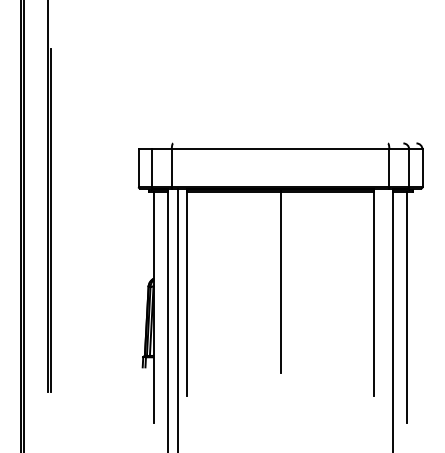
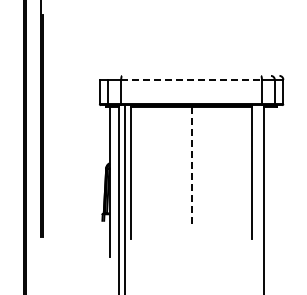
line: (282, 148) -> (192, 79), solid -> dashed
line: (280, 281) -> (191, 165), solid -> dashed
line: (407, 308) -> (273, 182), removed

